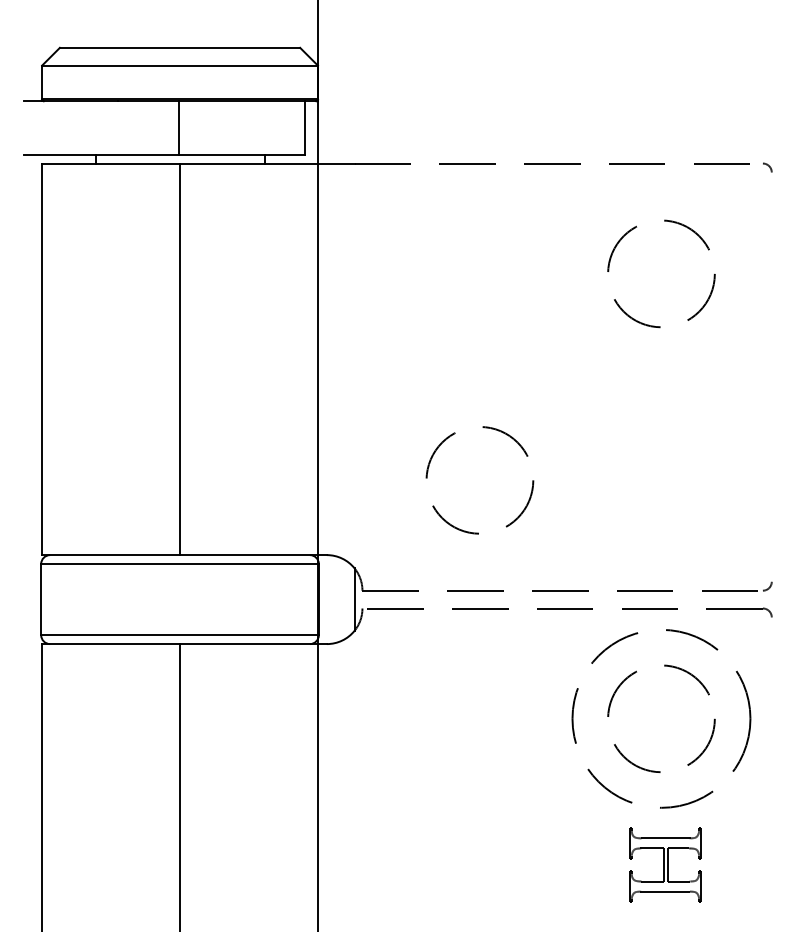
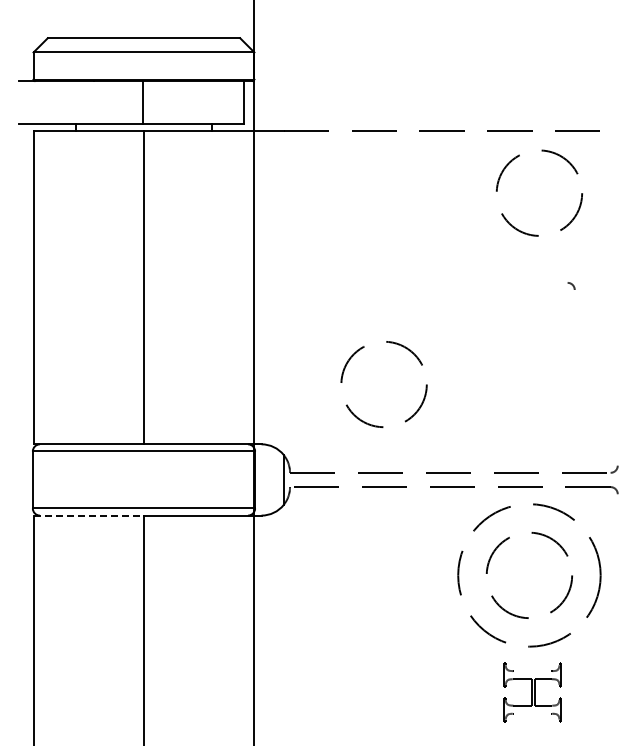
arc: (767, 166) -> (571, 285), moved
circle: (660, 273) -> (538, 192), moved
line: (111, 643) -> (89, 515), solid -> dashed
line: (665, 838) -> (532, 671), removed
line: (665, 891) -> (532, 713), removed

